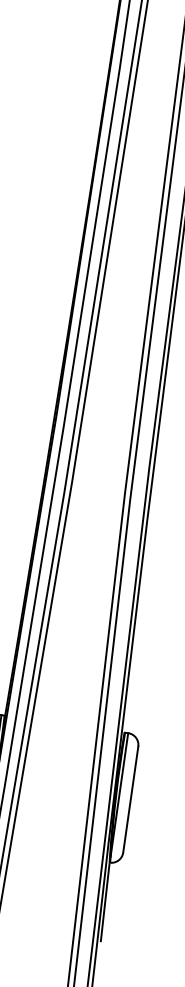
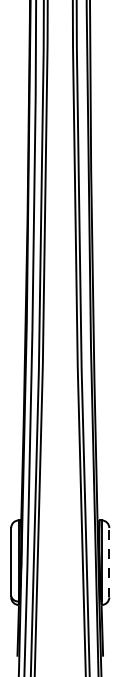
line: (131, 799) -> (109, 562), solid -> dashed

